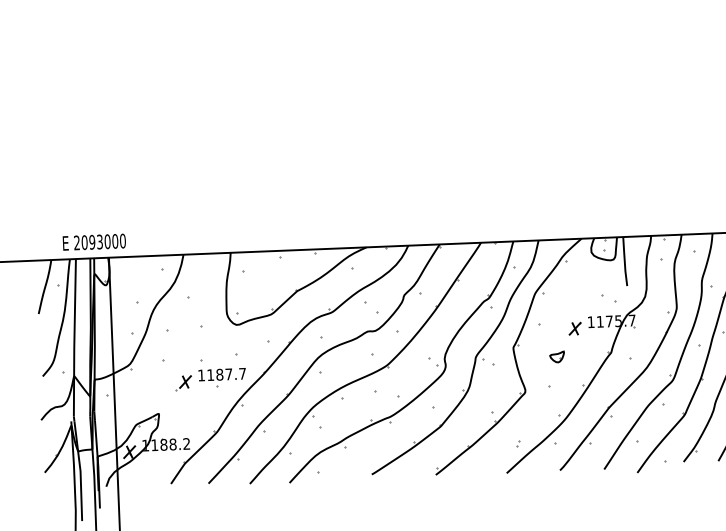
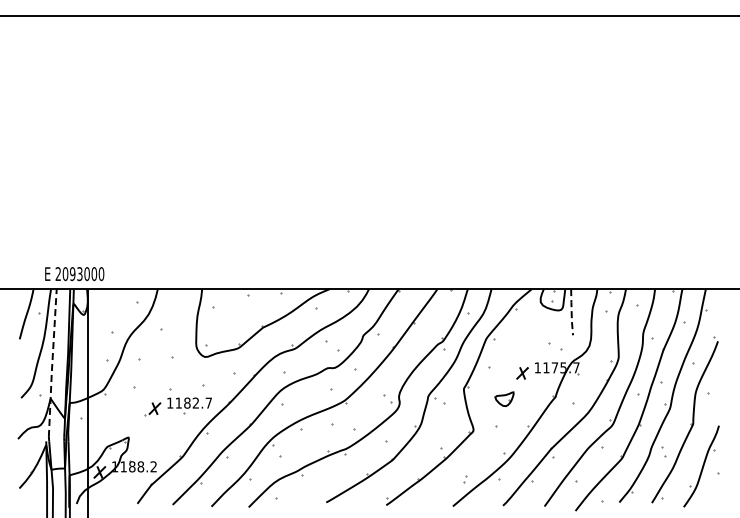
line: (624, 261) -> (571, 312), solid -> dashed
line: (74, 338) -> (52, 363), solid -> dashed
part: (557, 357) -> (504, 399), size x1.4
text: (228, 373) -> (195, 402), 1187.7 -> 1182.7

